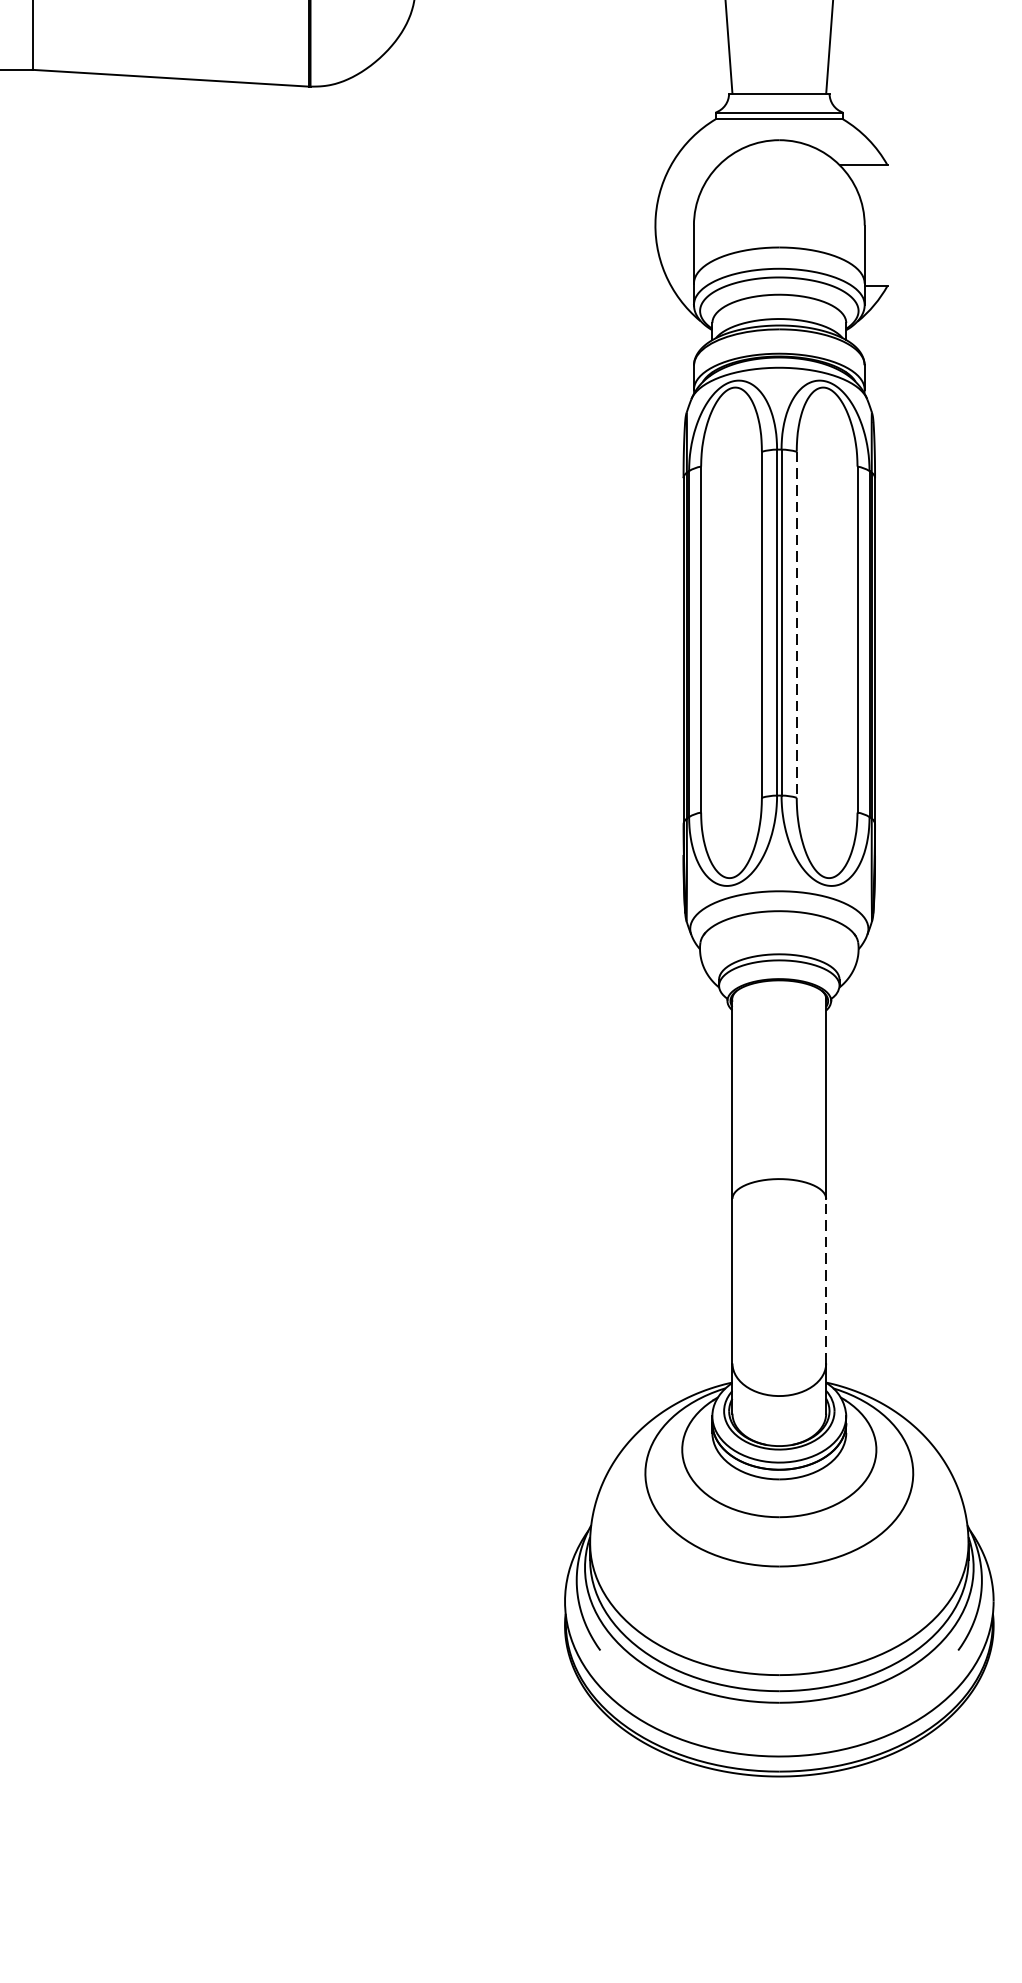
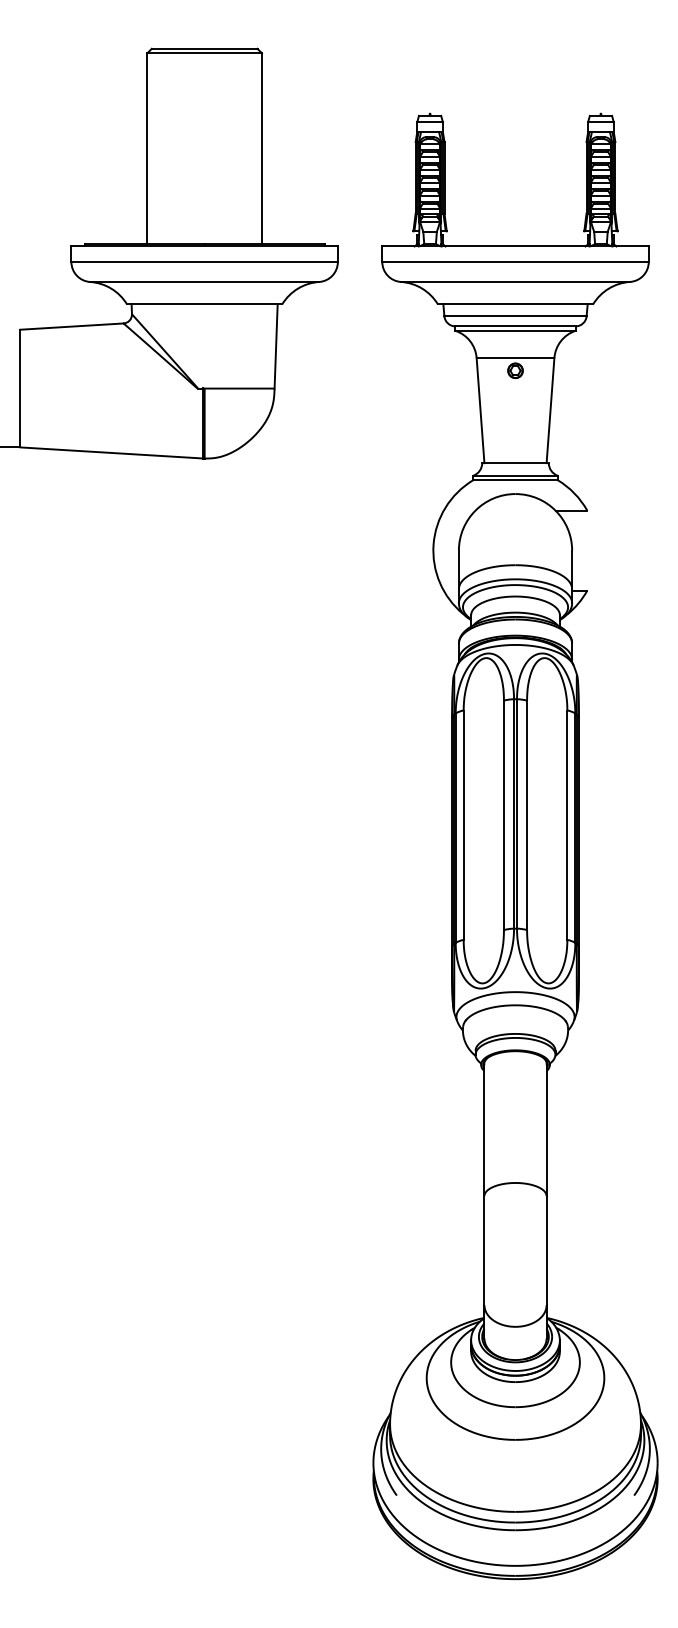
line: (797, 624) -> (527, 815), dashed -> solid
line: (826, 1280) -> (546, 1250), dashed -> solid

